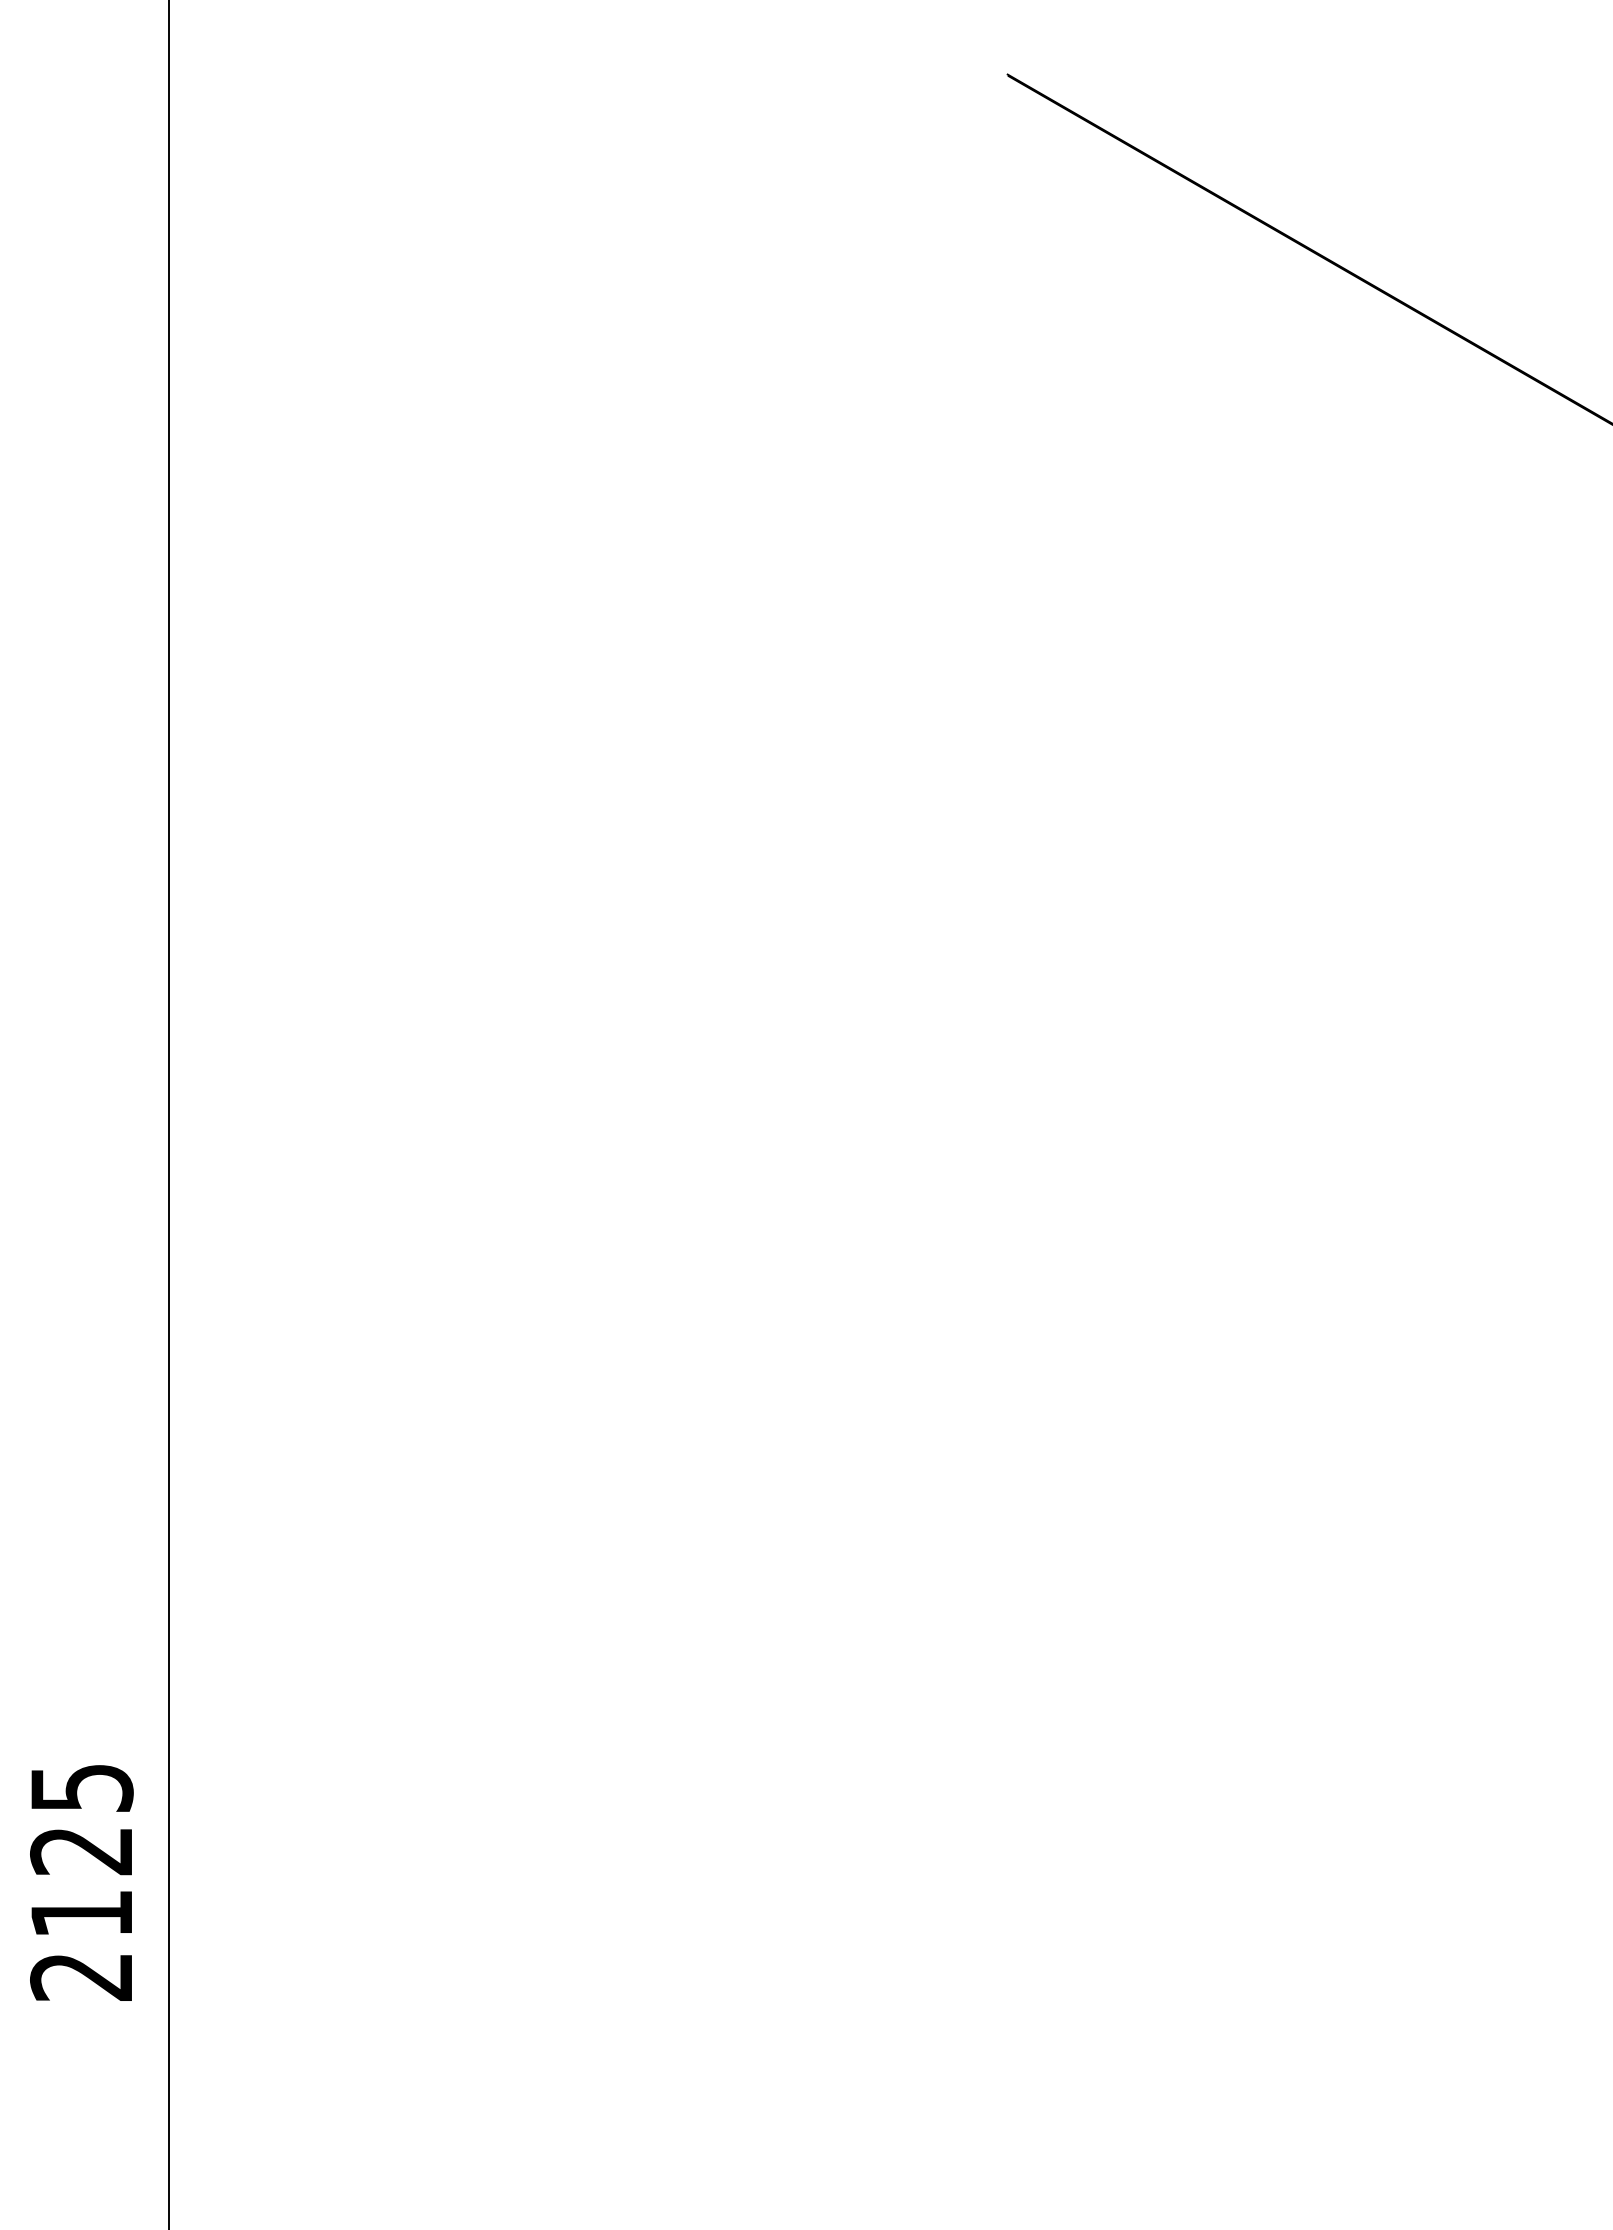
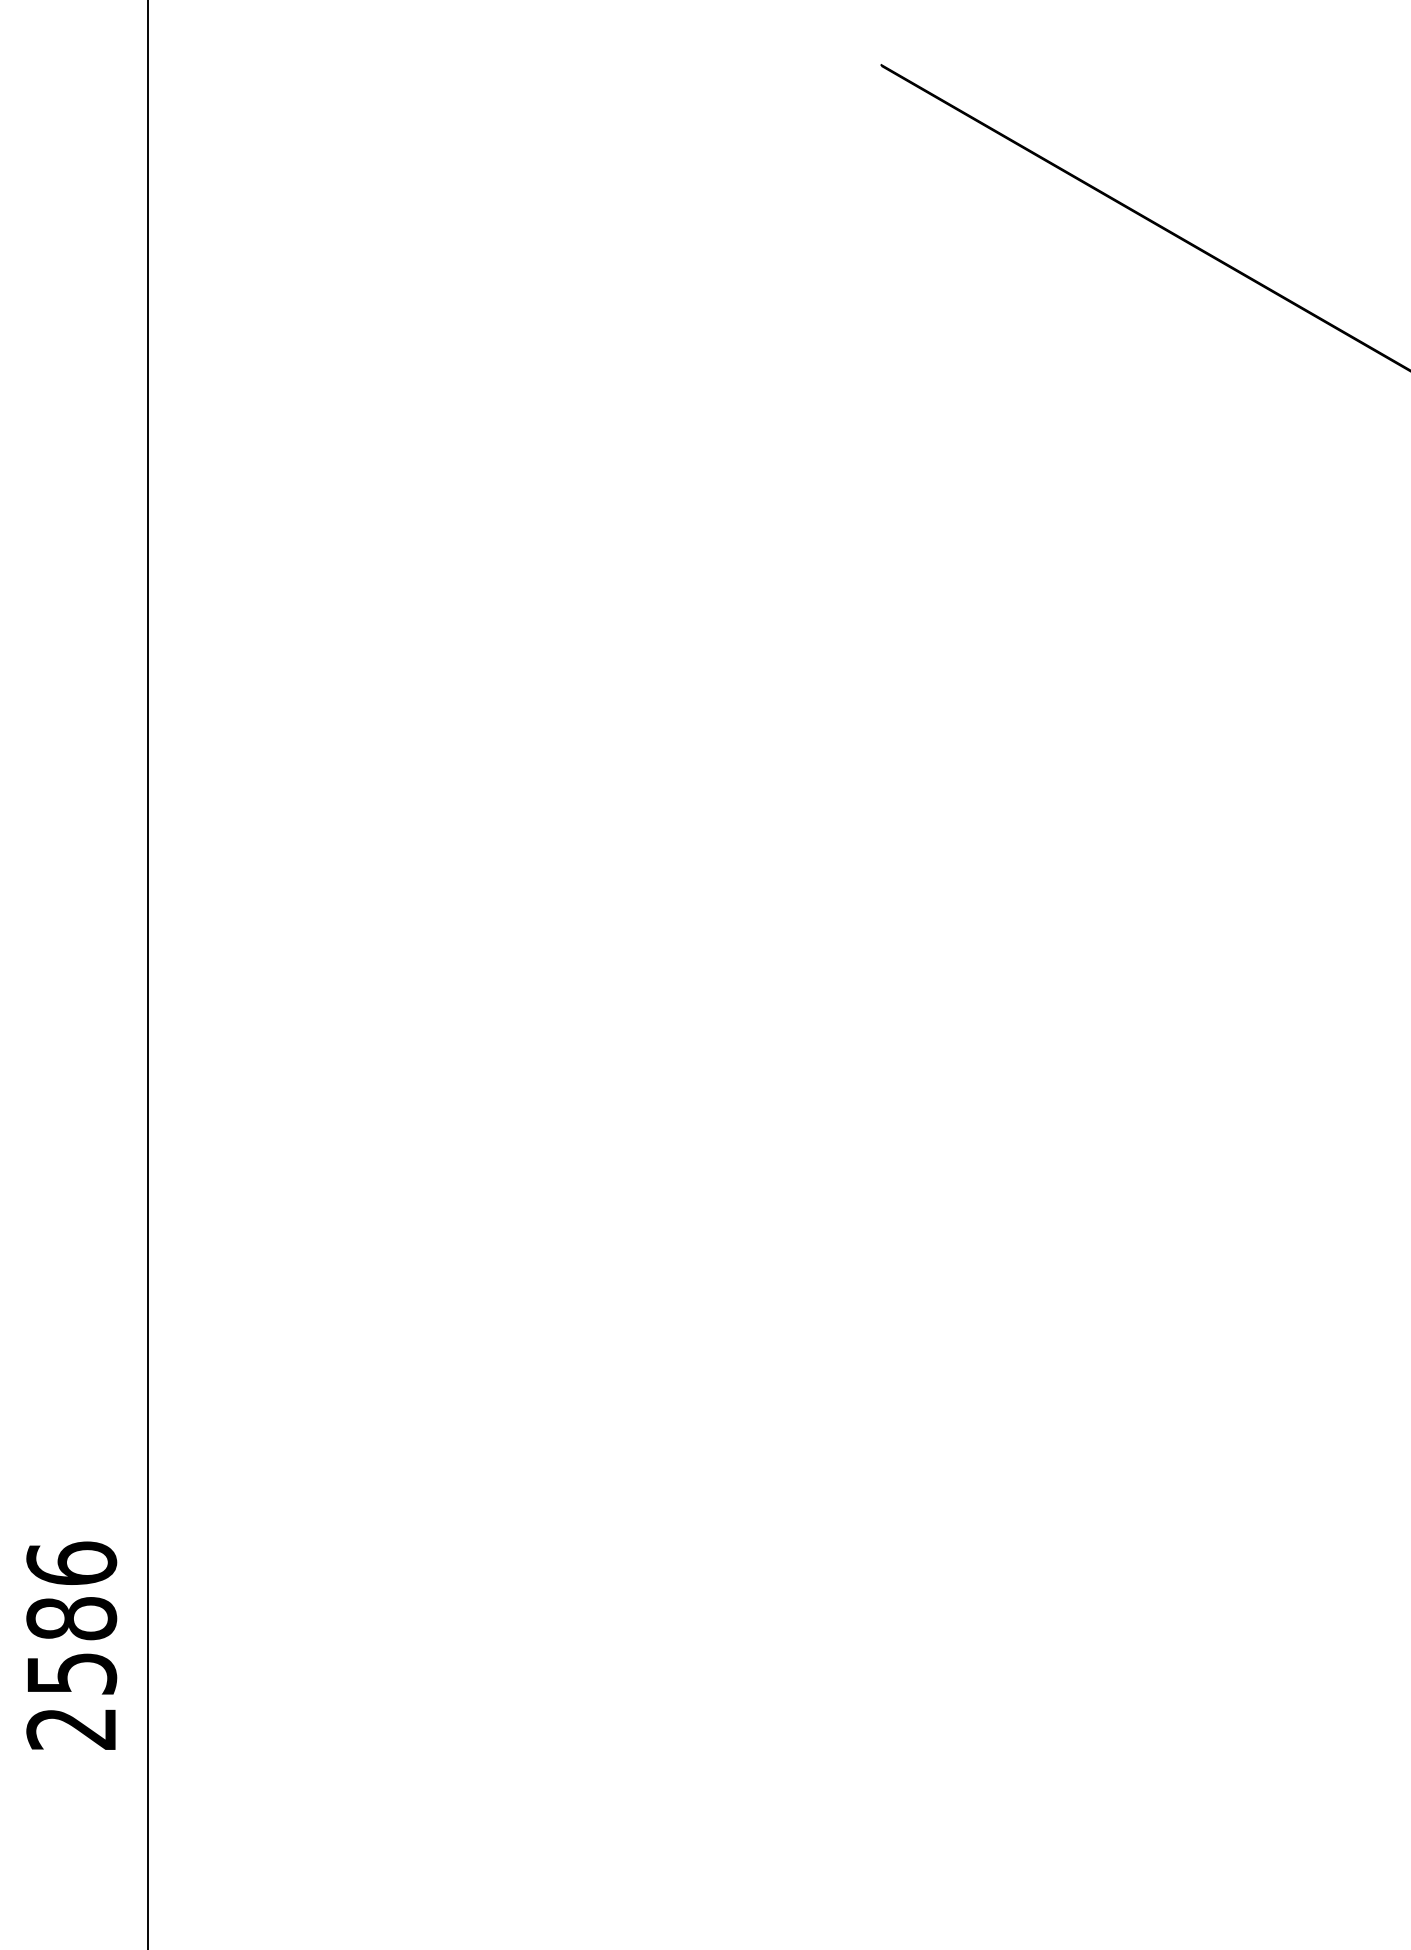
text: (81, 1849) -> (71, 1617), 2125 -> 2586

